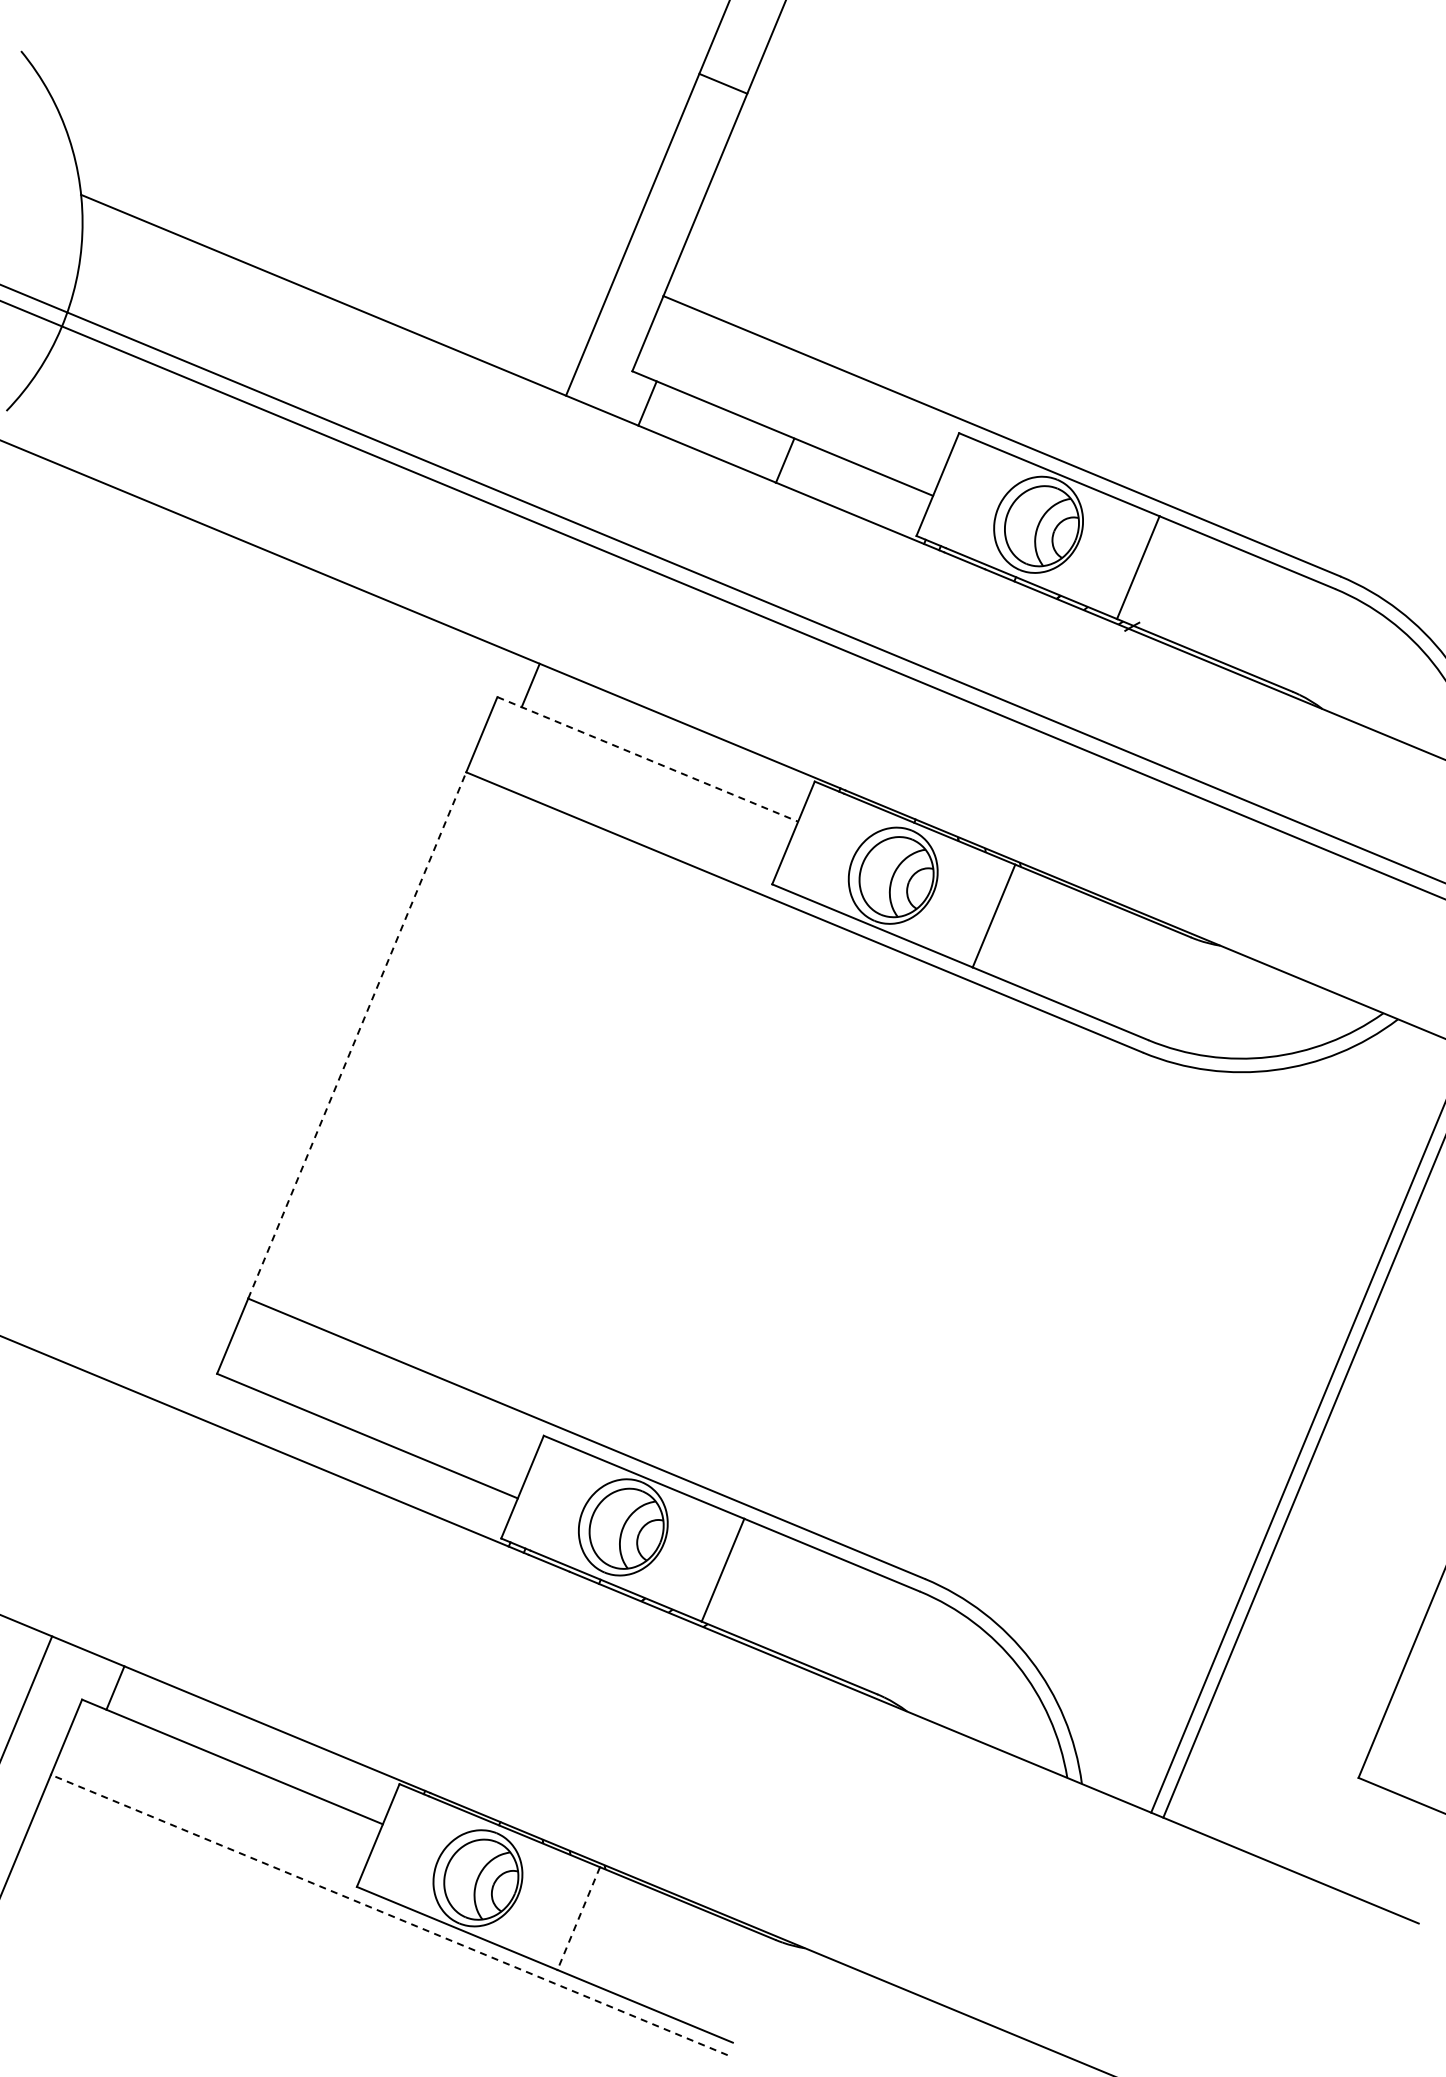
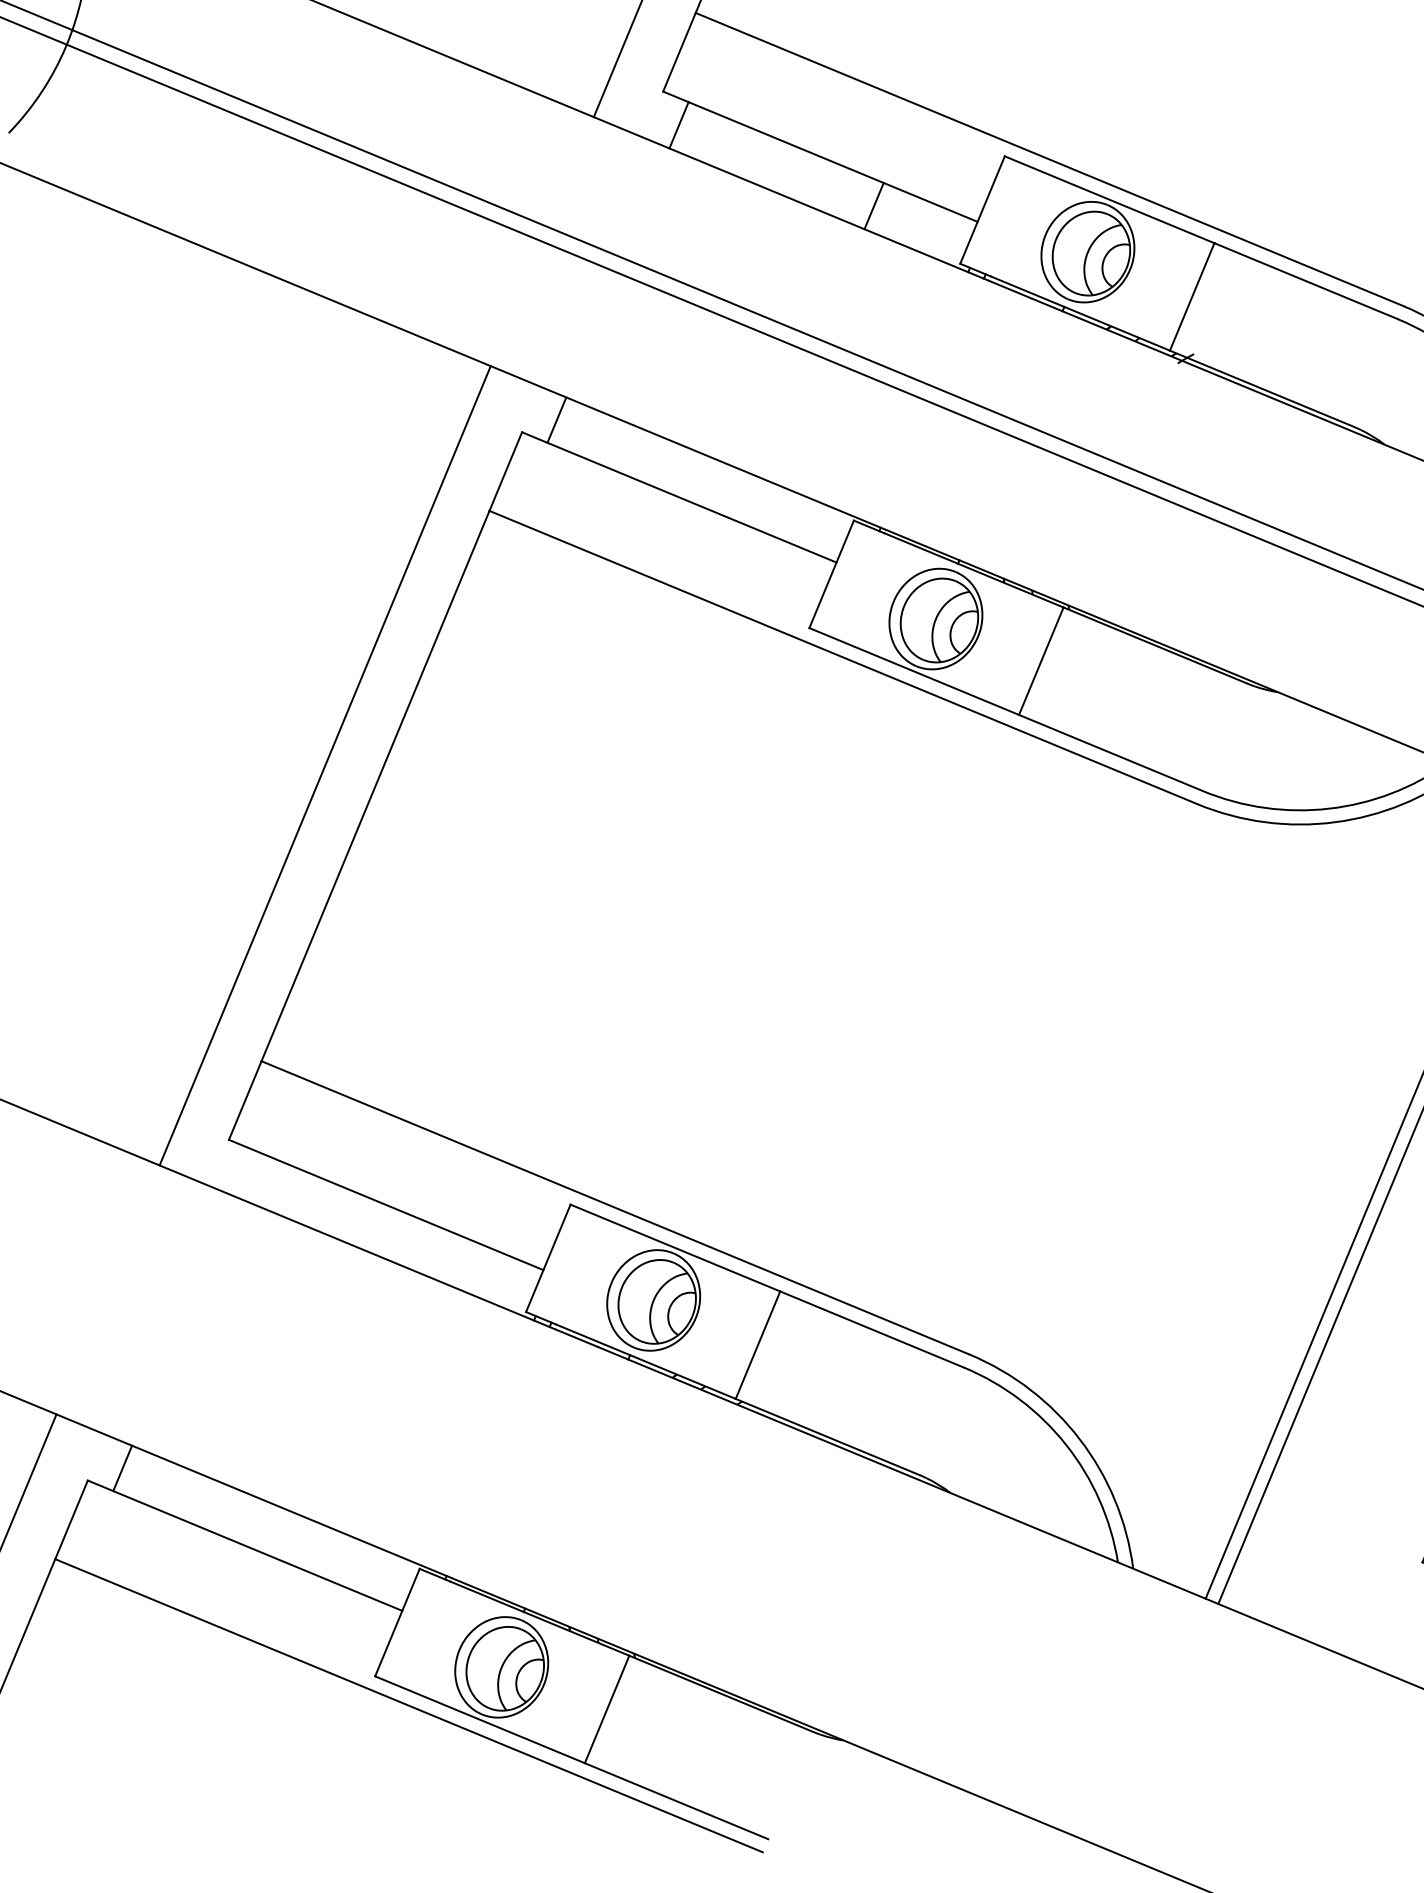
line: (784, 460) -> (873, 205), moved
line: (647, 759) -> (679, 497), dashed -> solid
line: (308, 1015) -> (324, 765), added
line: (357, 1035) -> (375, 786), dashed -> solid
line: (388, 1914) -> (408, 1705), dashed -> solid
line: (578, 1918) -> (606, 1709), dashed -> solid

